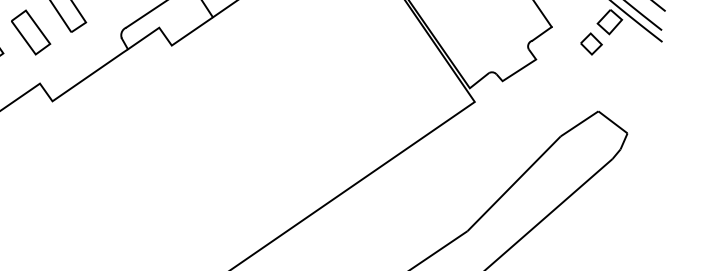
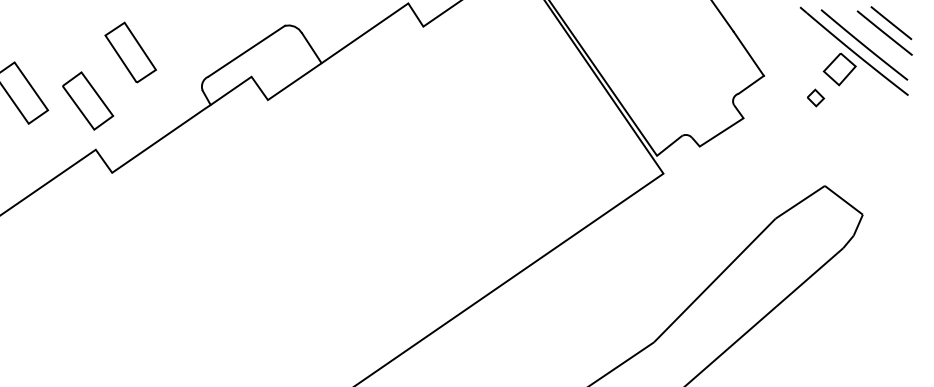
part: (31, 32) -> (88, 100), moved
part: (591, 43) -> (815, 97), size x0.6

